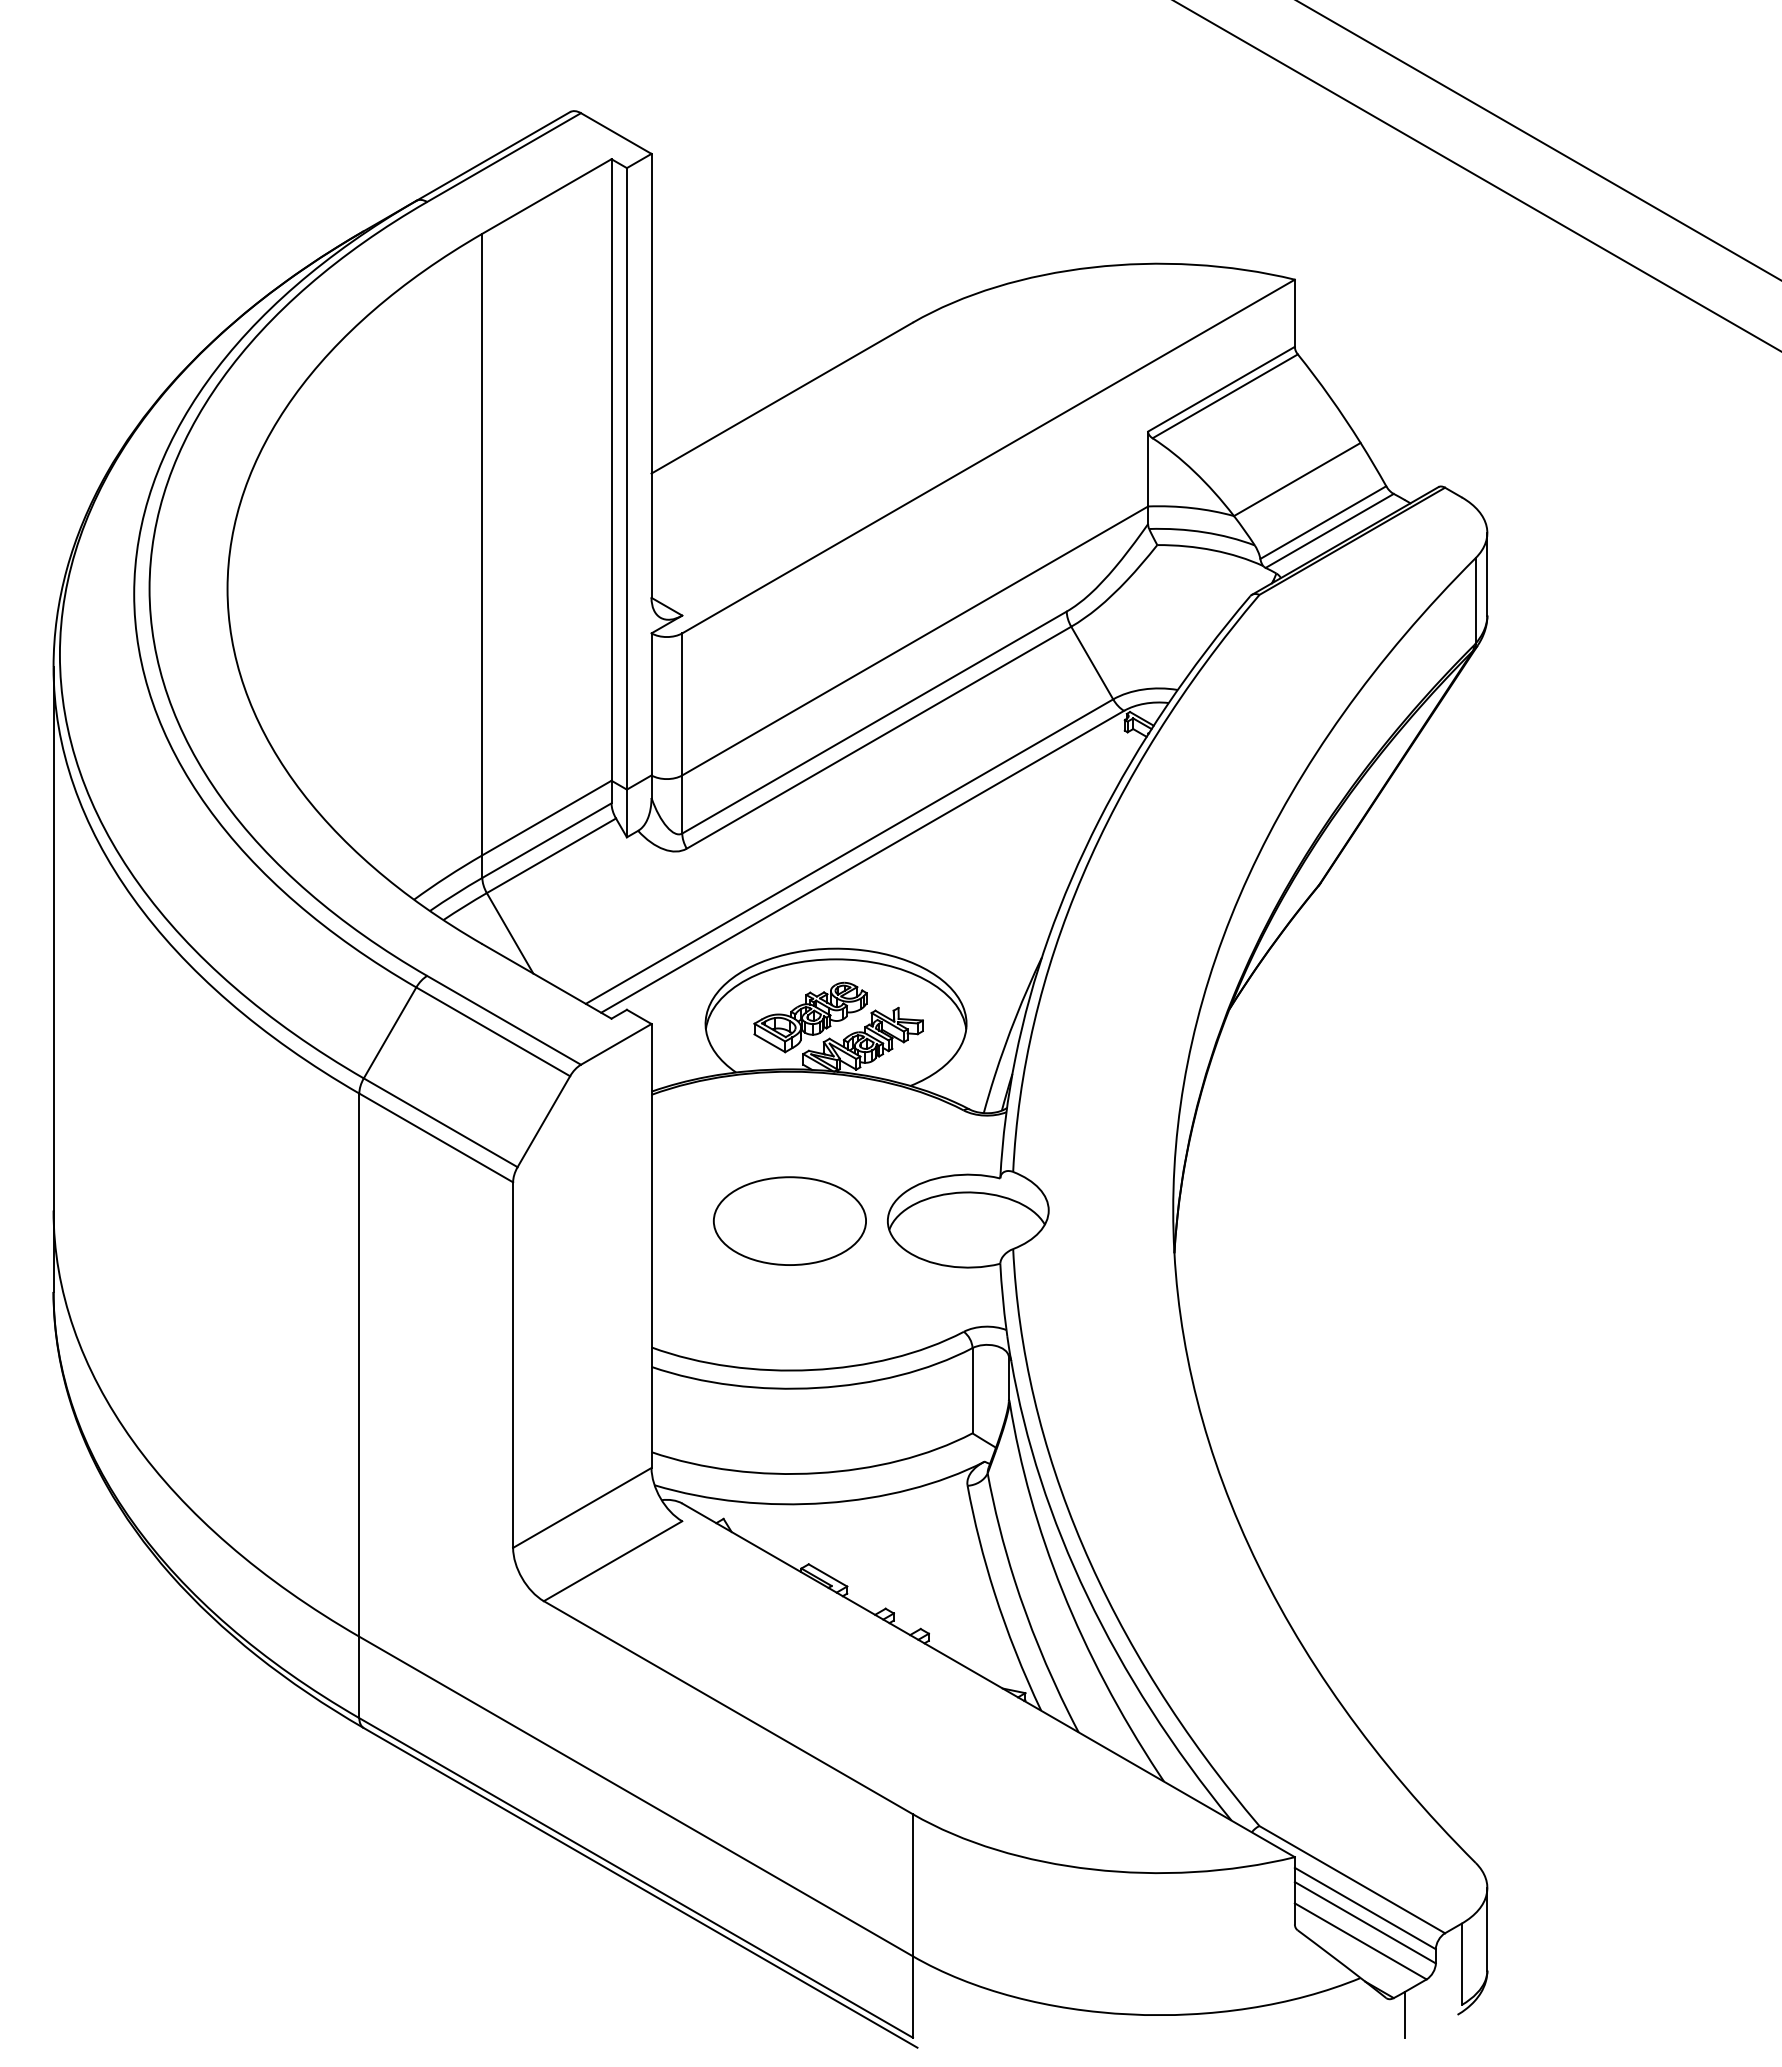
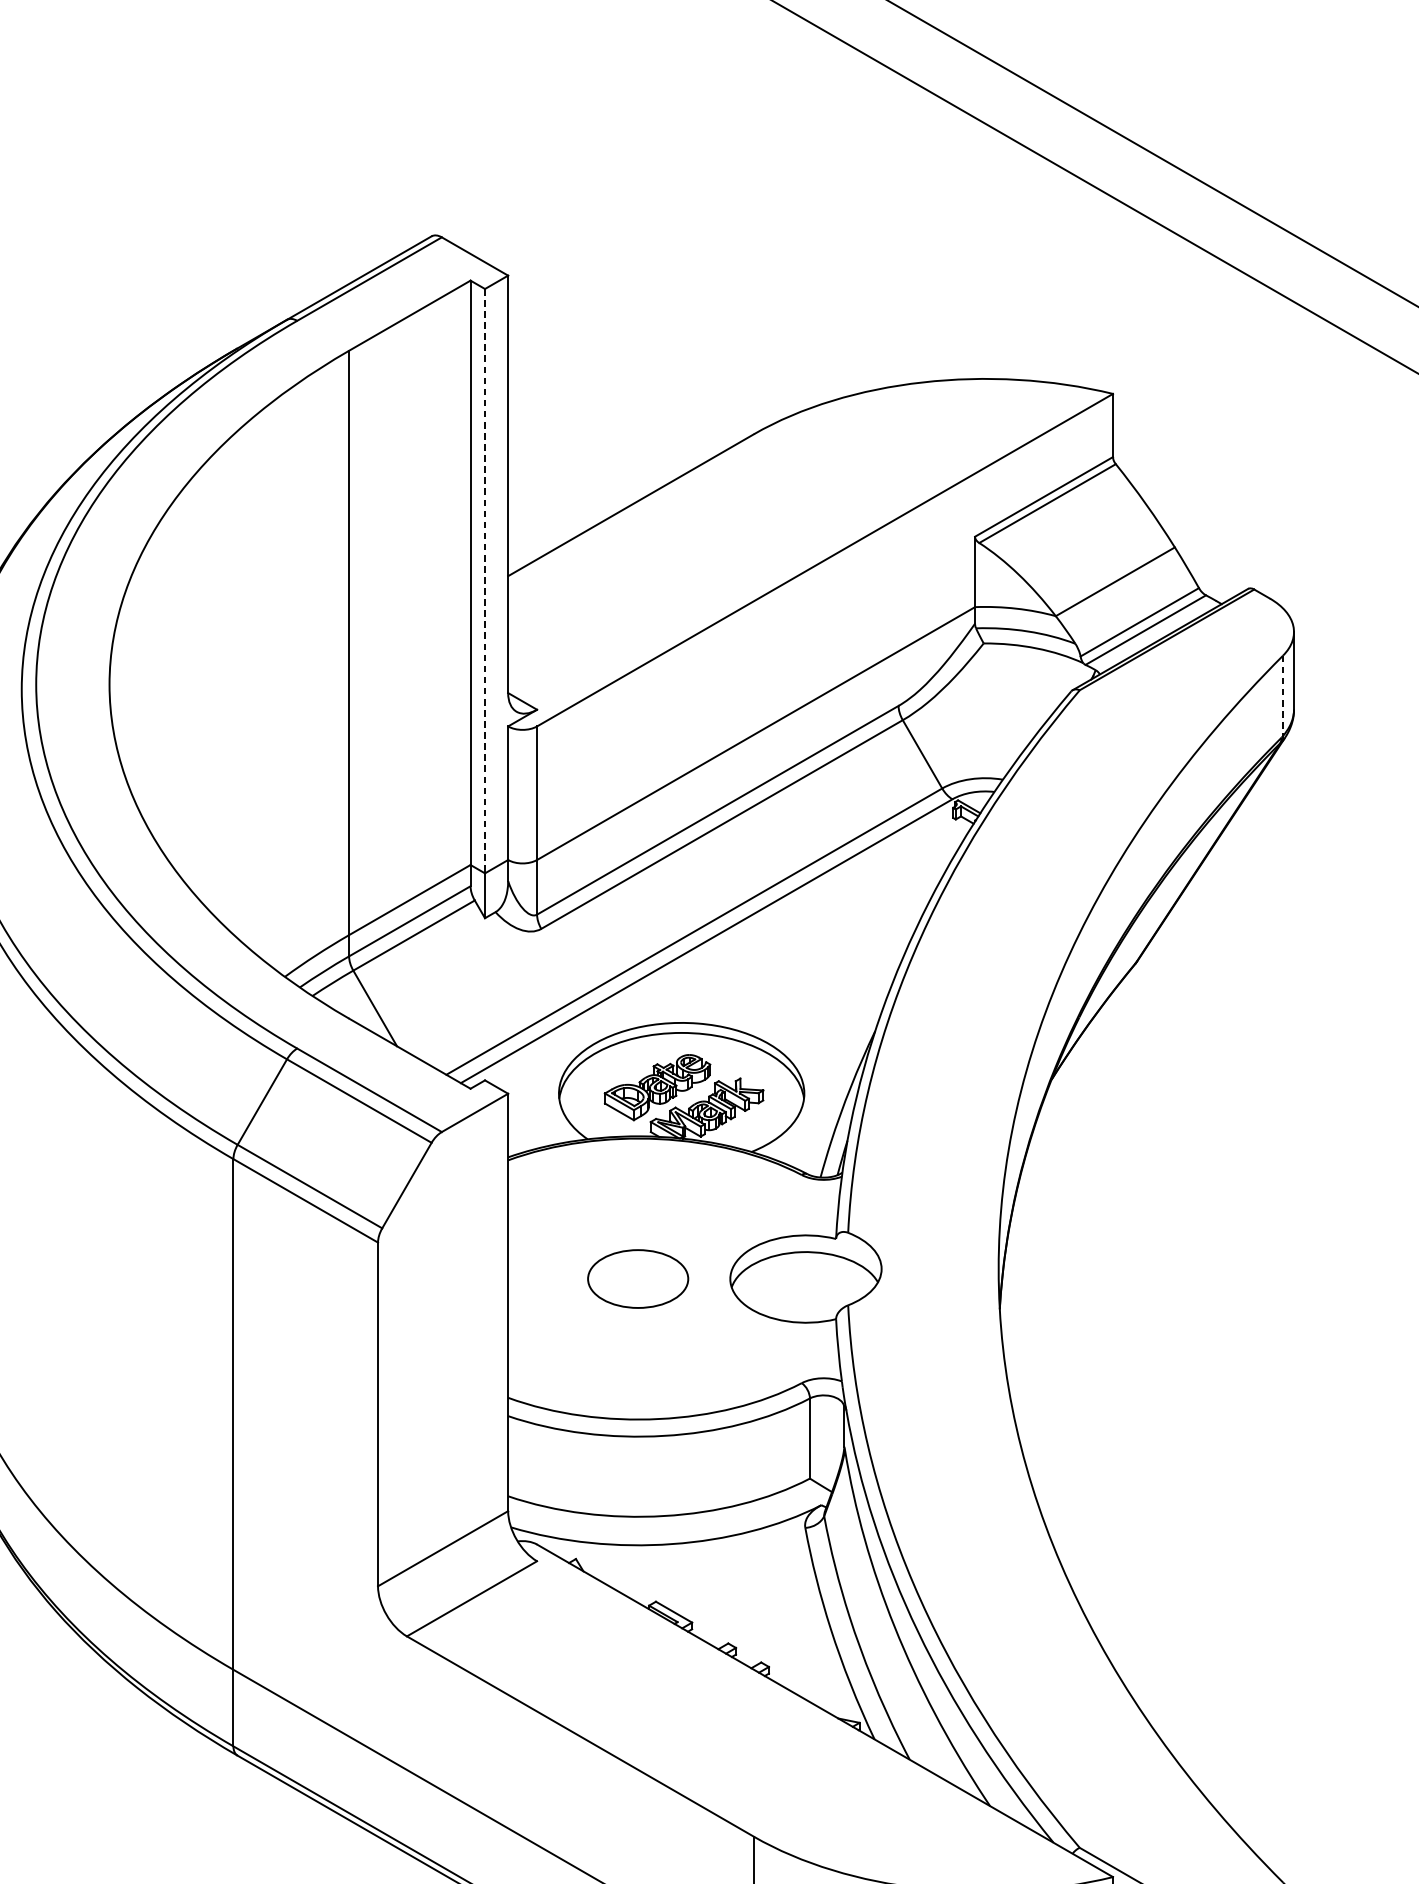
line: (626, 478) -> (484, 580), solid -> dashed
line: (1475, 600) -> (1282, 695), solid -> dashed
part: (789, 1220) -> (637, 1278), size x0.7

